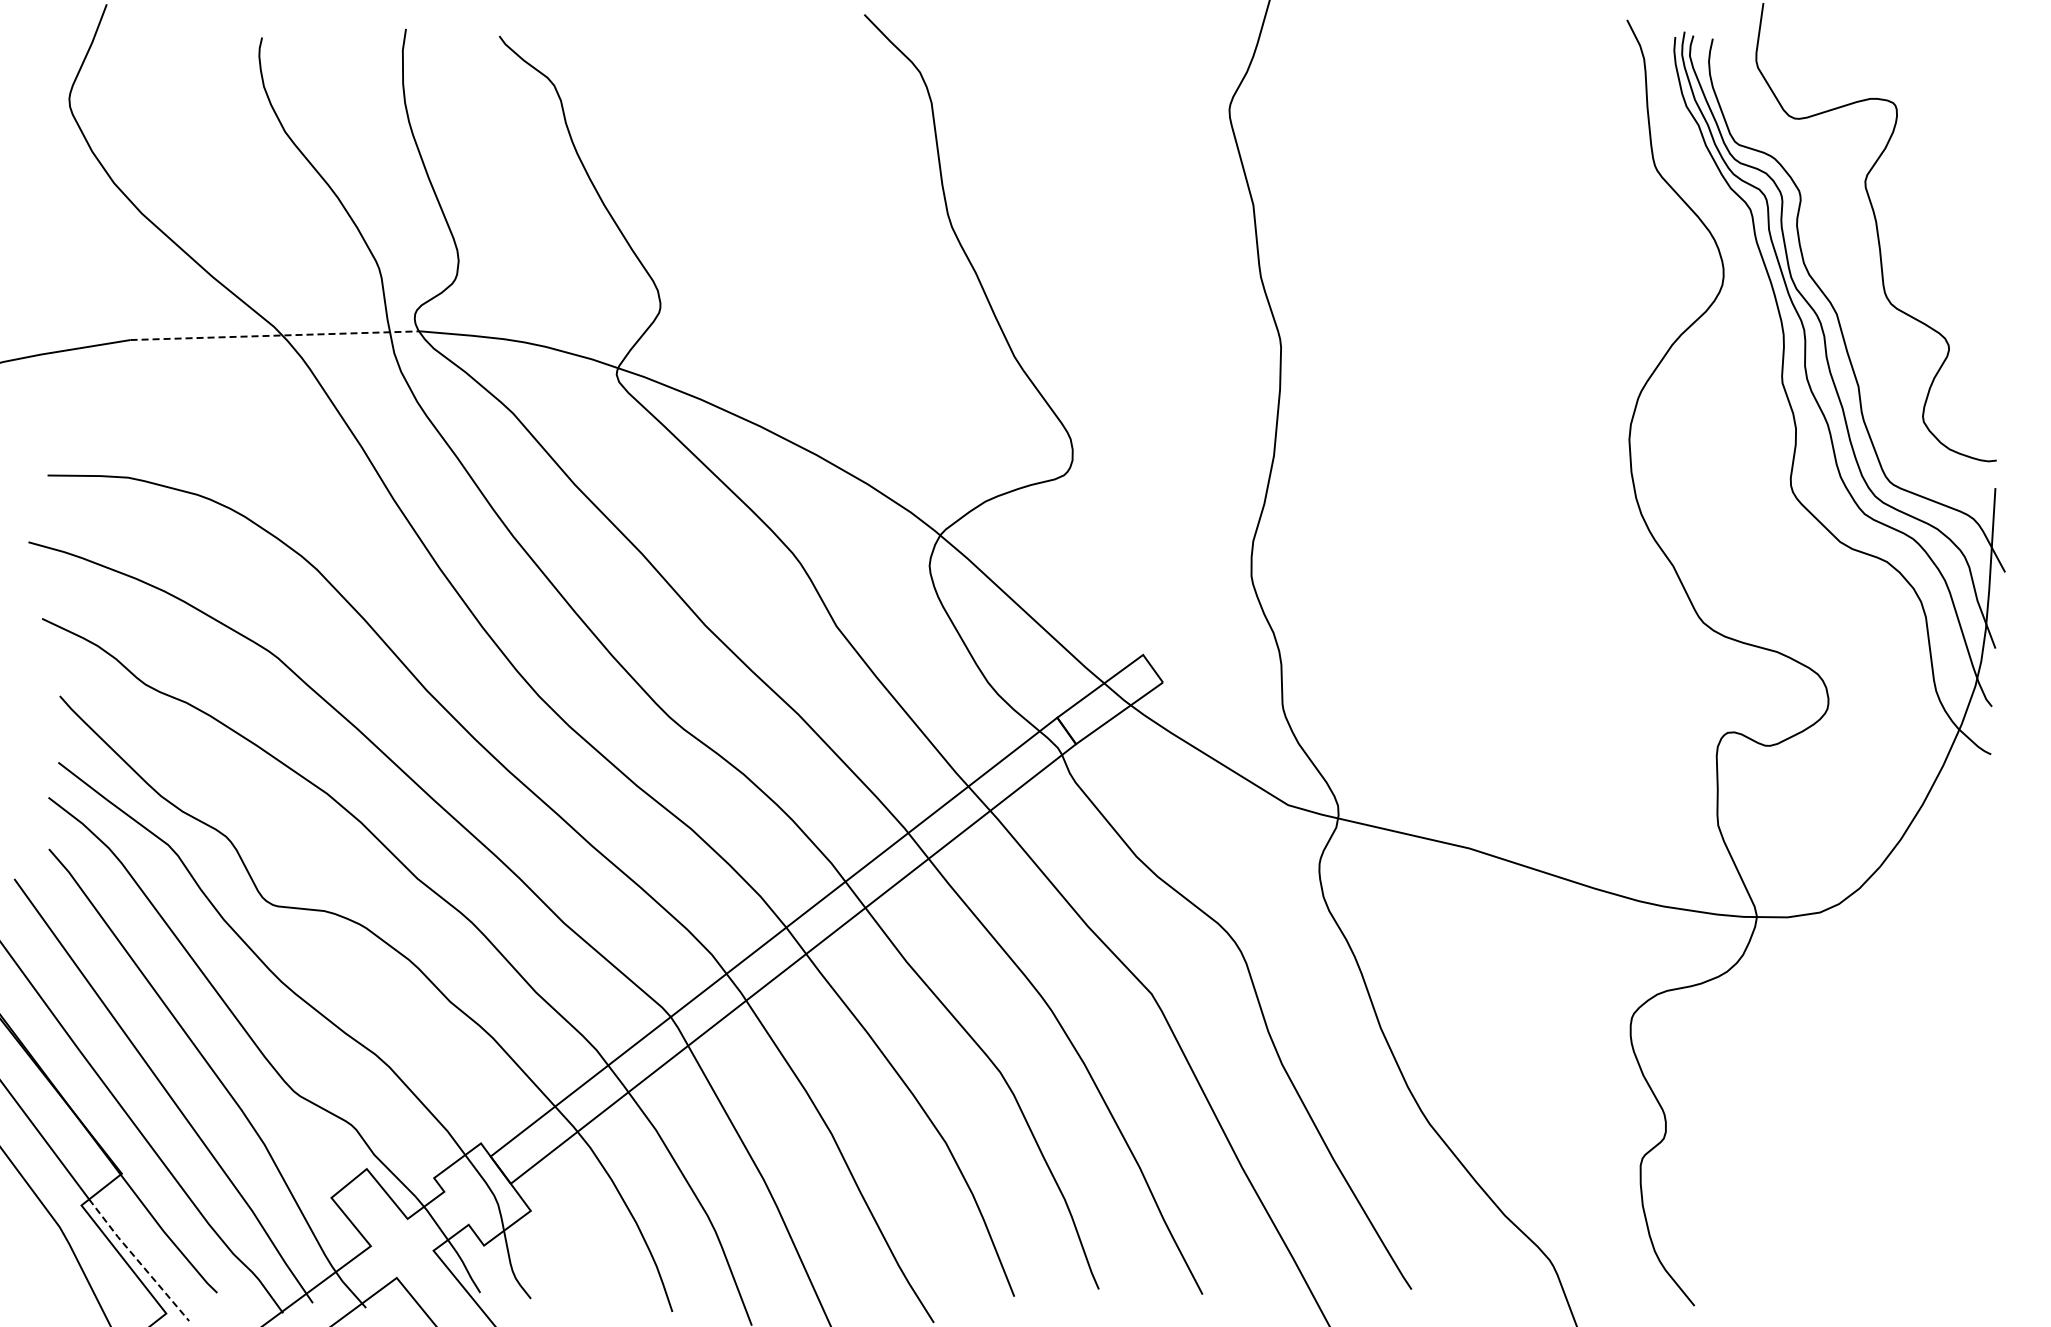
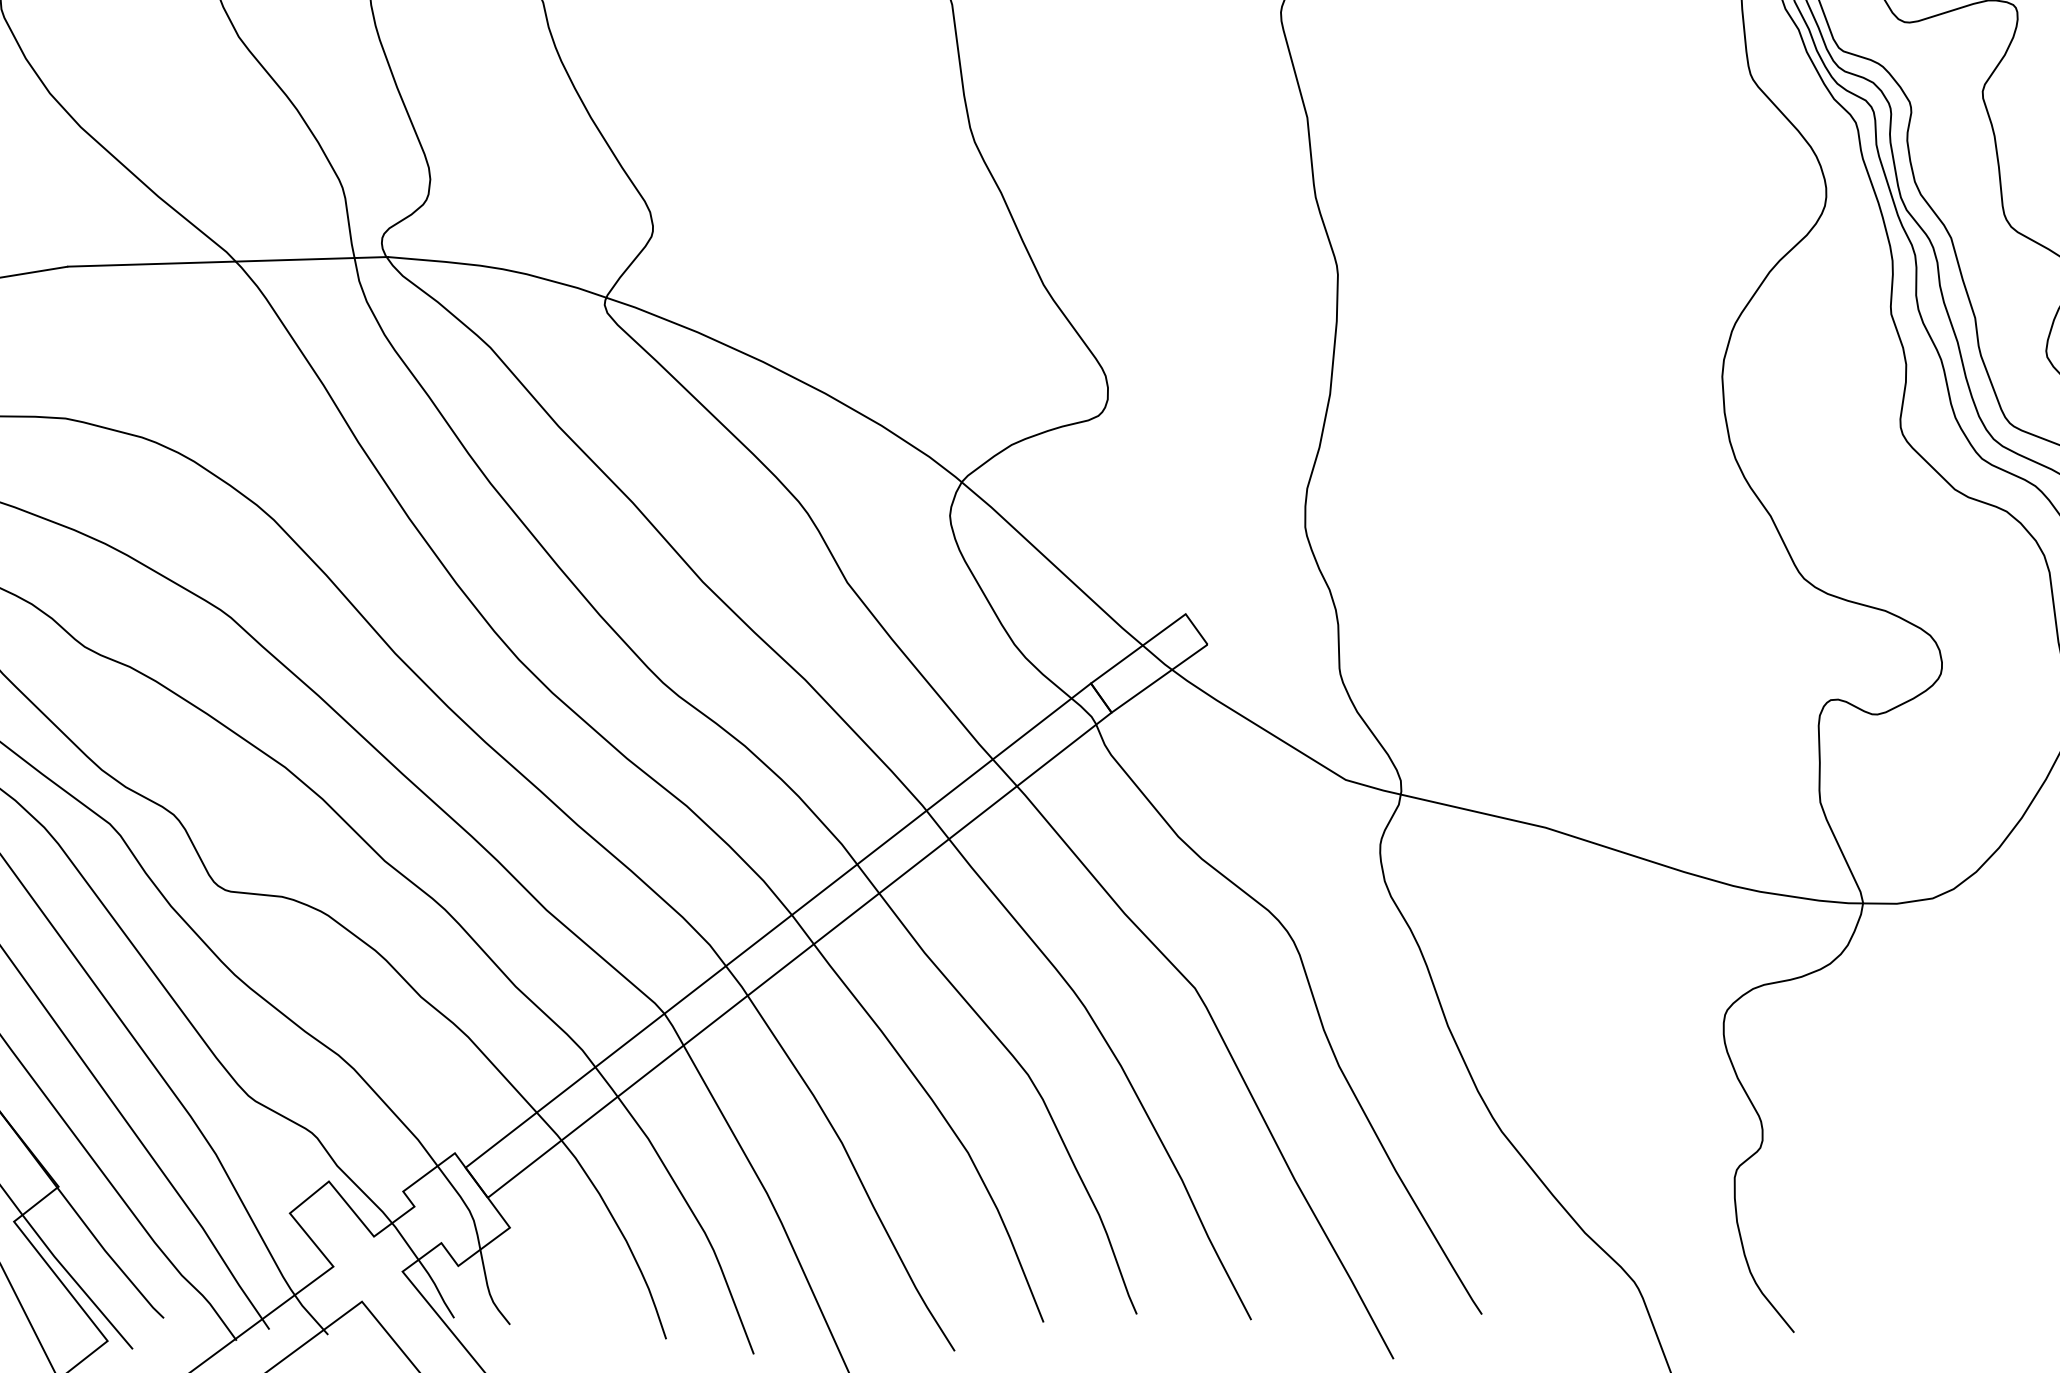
line: (275, 335) -> (228, 261), dashed -> solid
line: (137, 1260) -> (75, 1282), dashed -> solid

